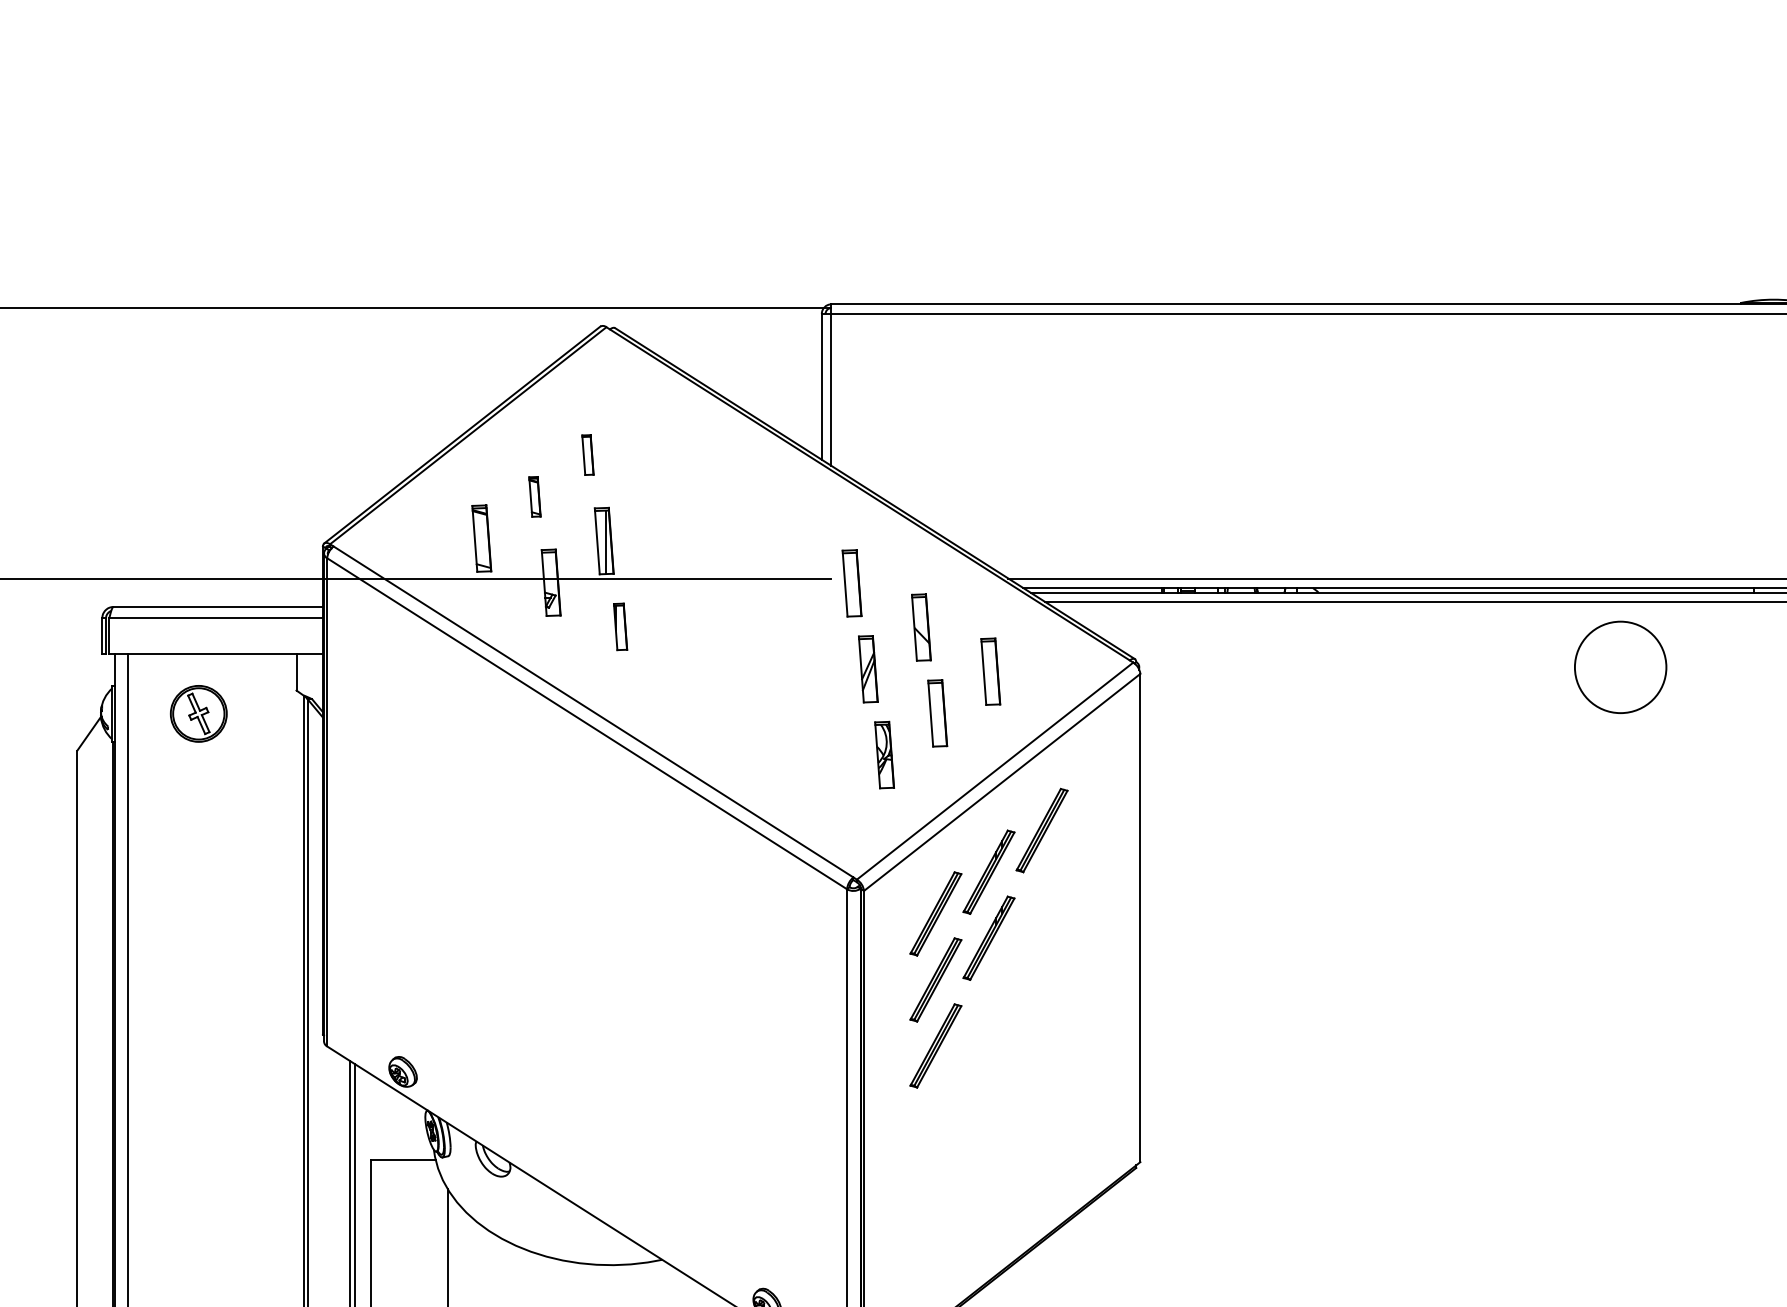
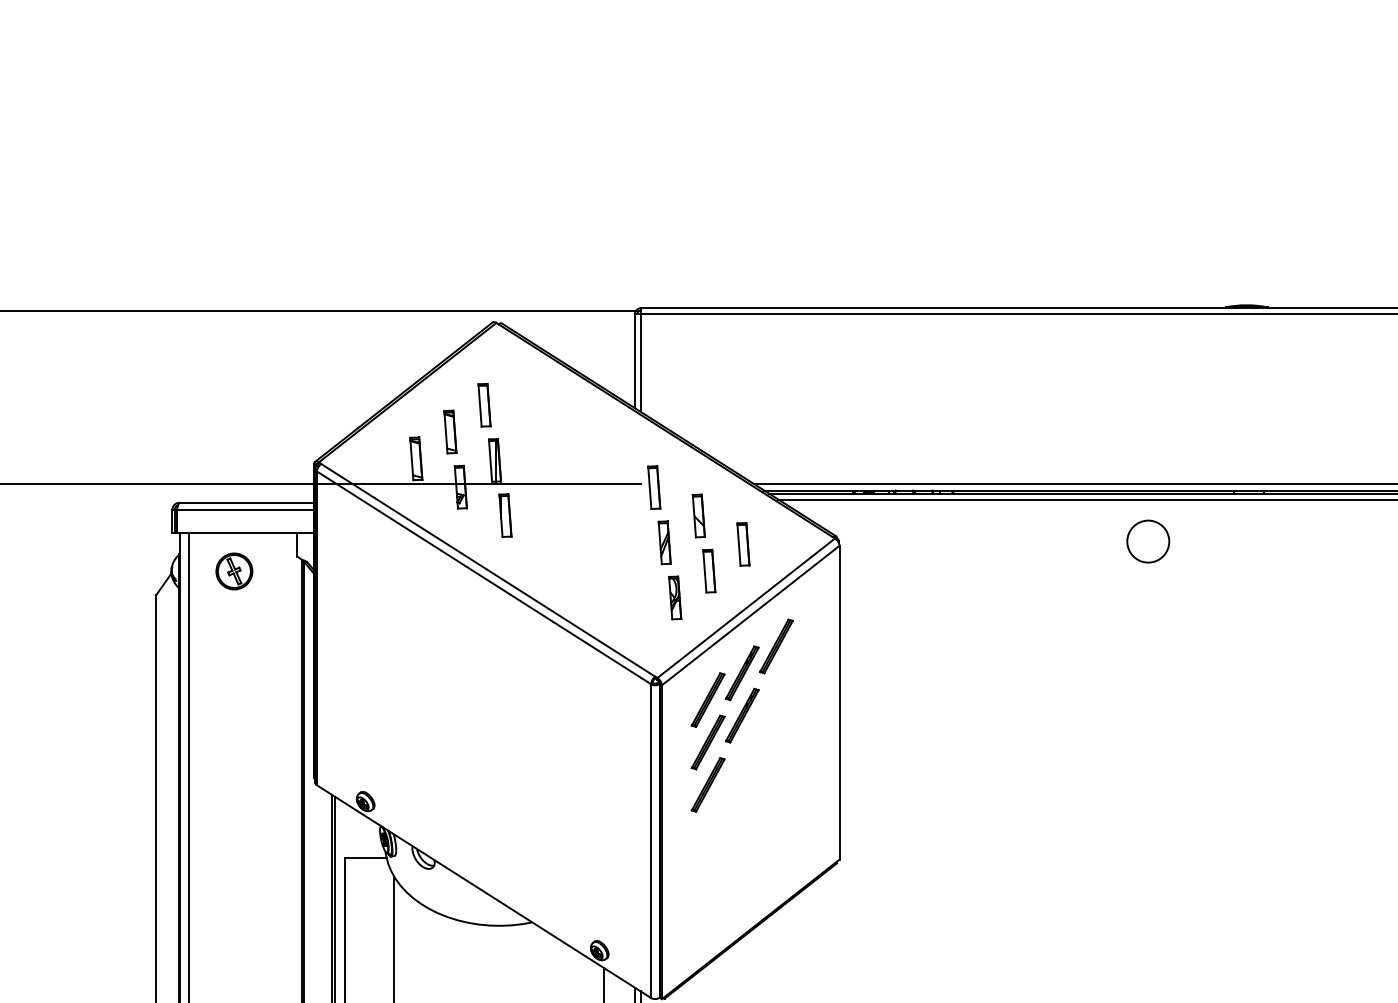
part: (587, 454) -> (484, 404), size x1.67
part: (535, 496) -> (450, 431), size x1.67
part: (620, 626) -> (505, 515), size x1.43
circle: (1620, 667) -> (1148, 541), size x0.71

